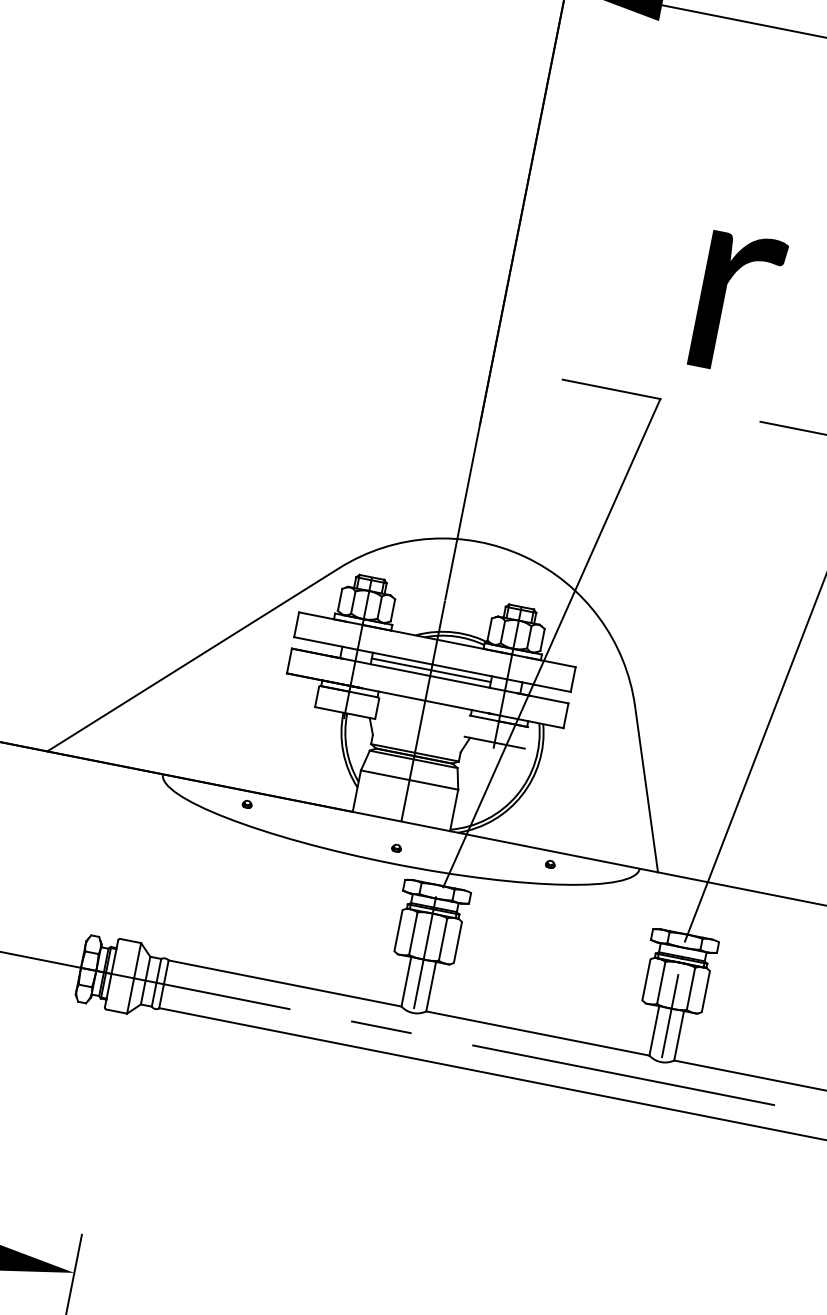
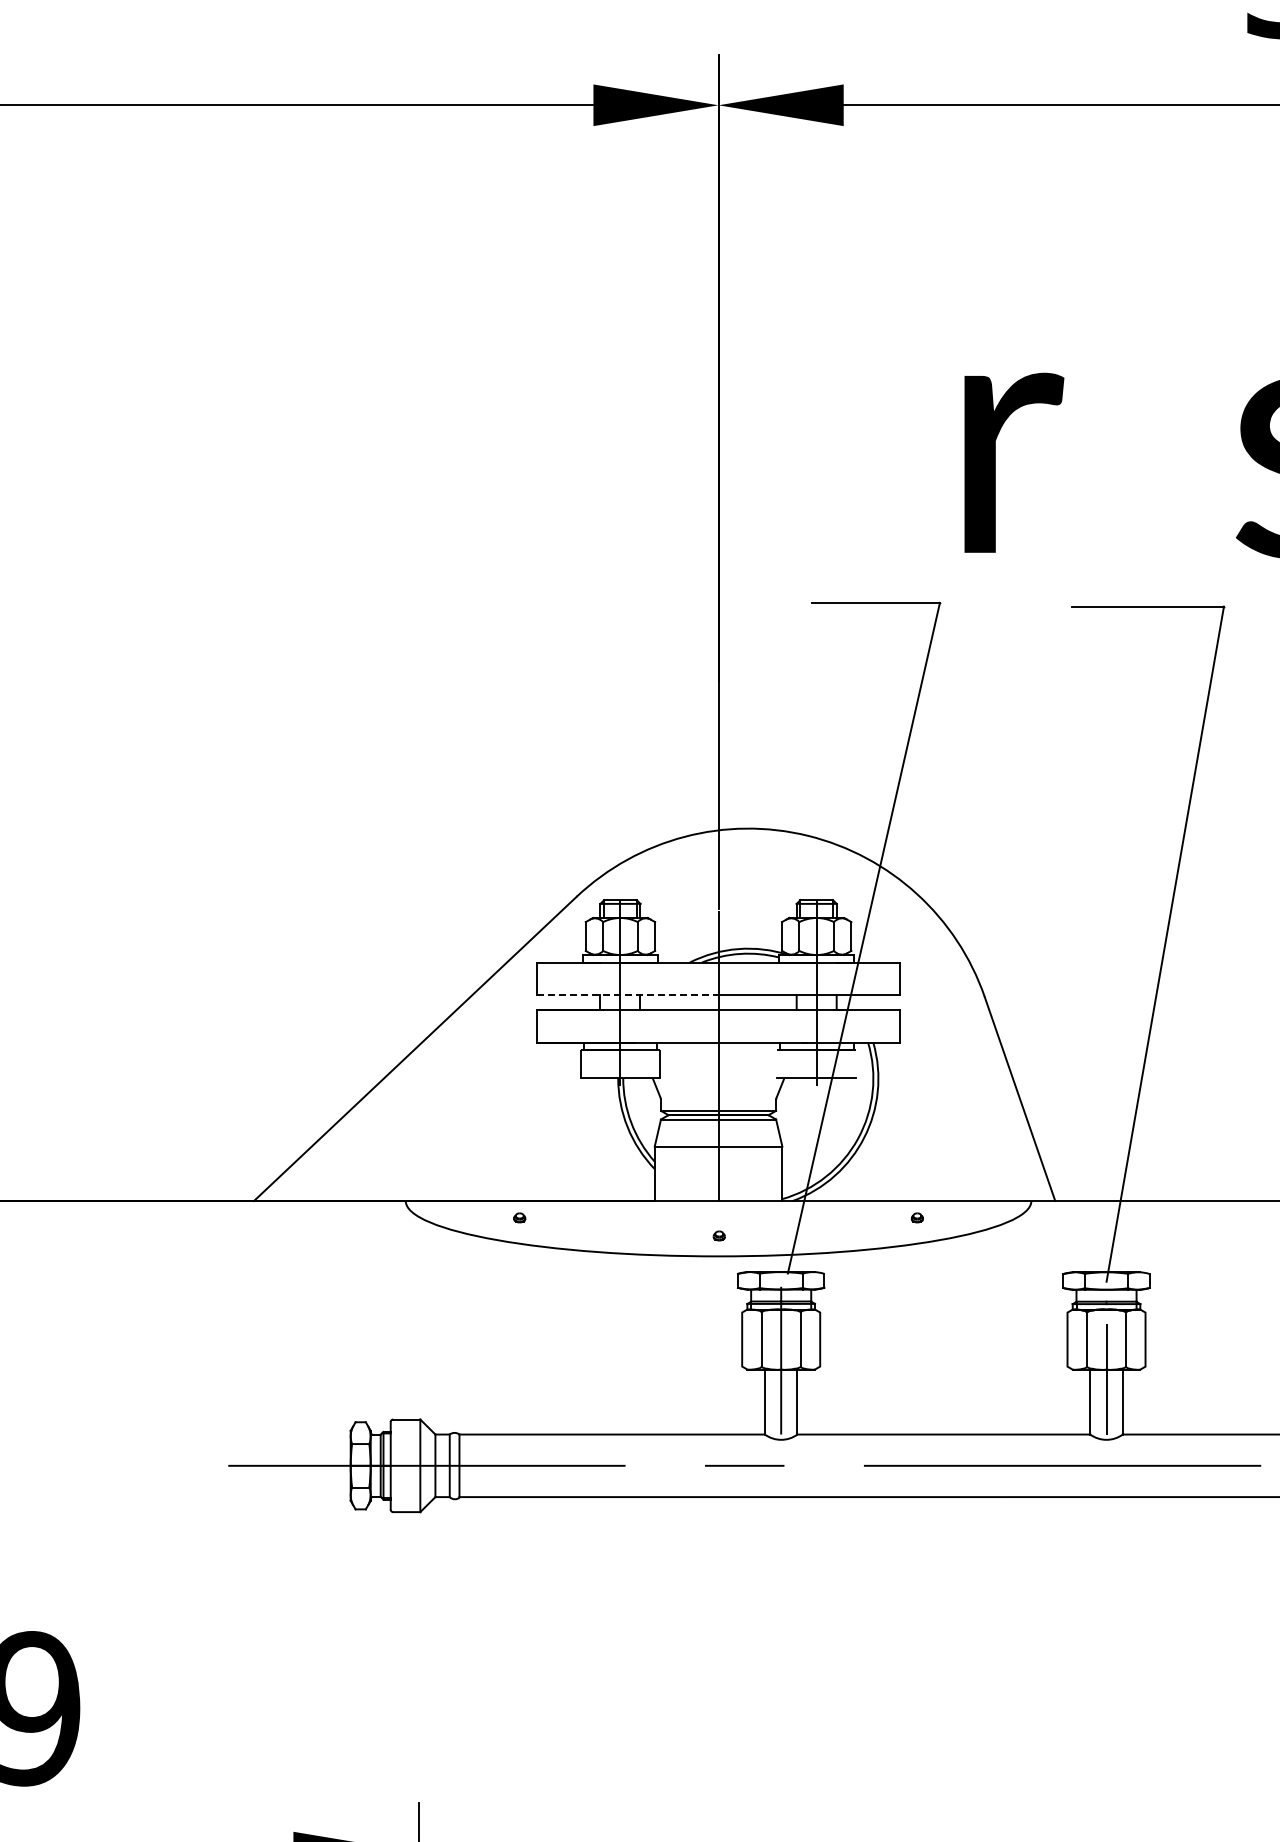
line: (362, 651) -> (627, 995), solid -> dashed
line: (431, 670) -> (718, 1002), removed

